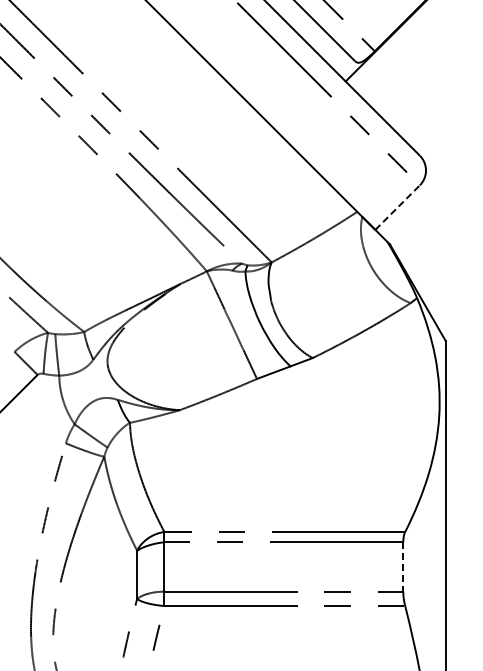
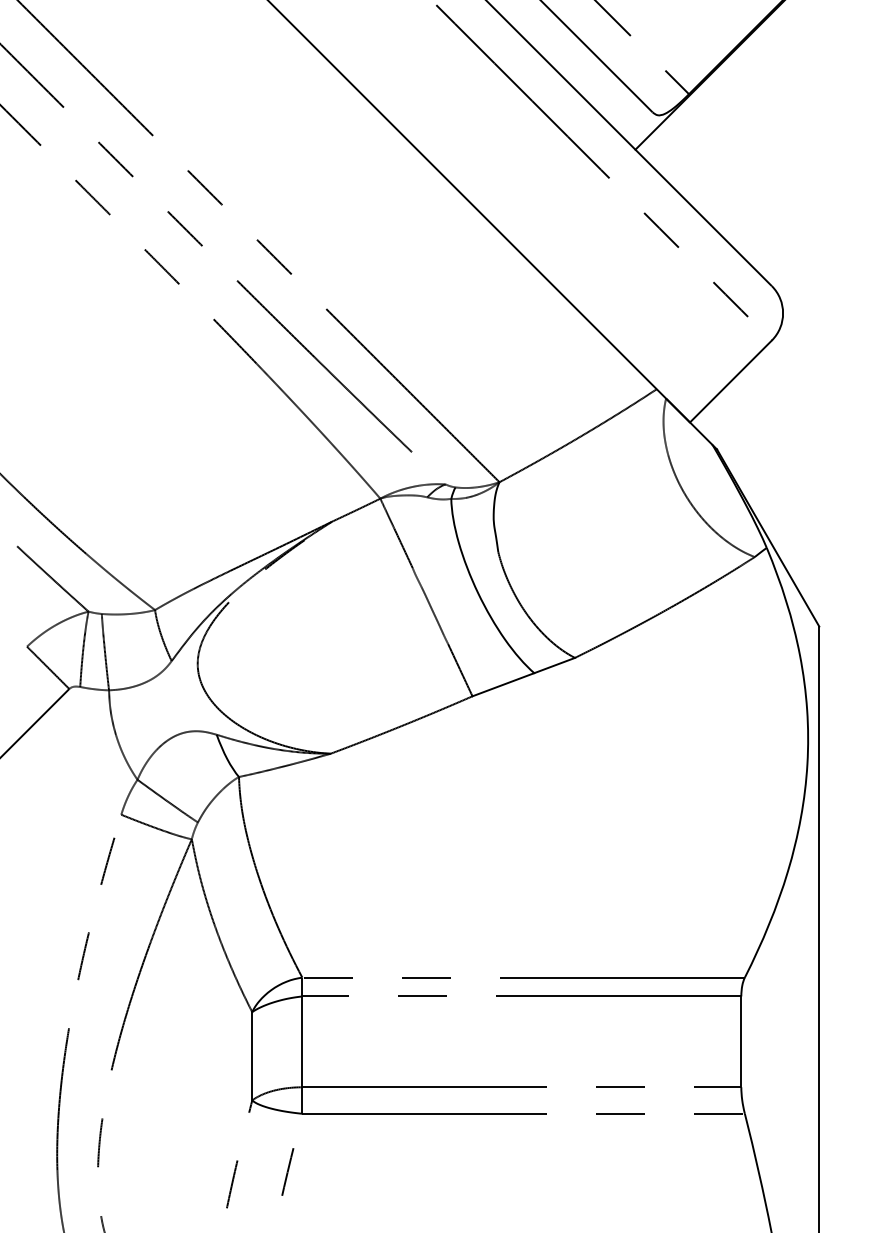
line: (397, 207) -> (730, 381), dashed -> solid
line: (403, 566) -> (741, 1041), dashed -> solid

